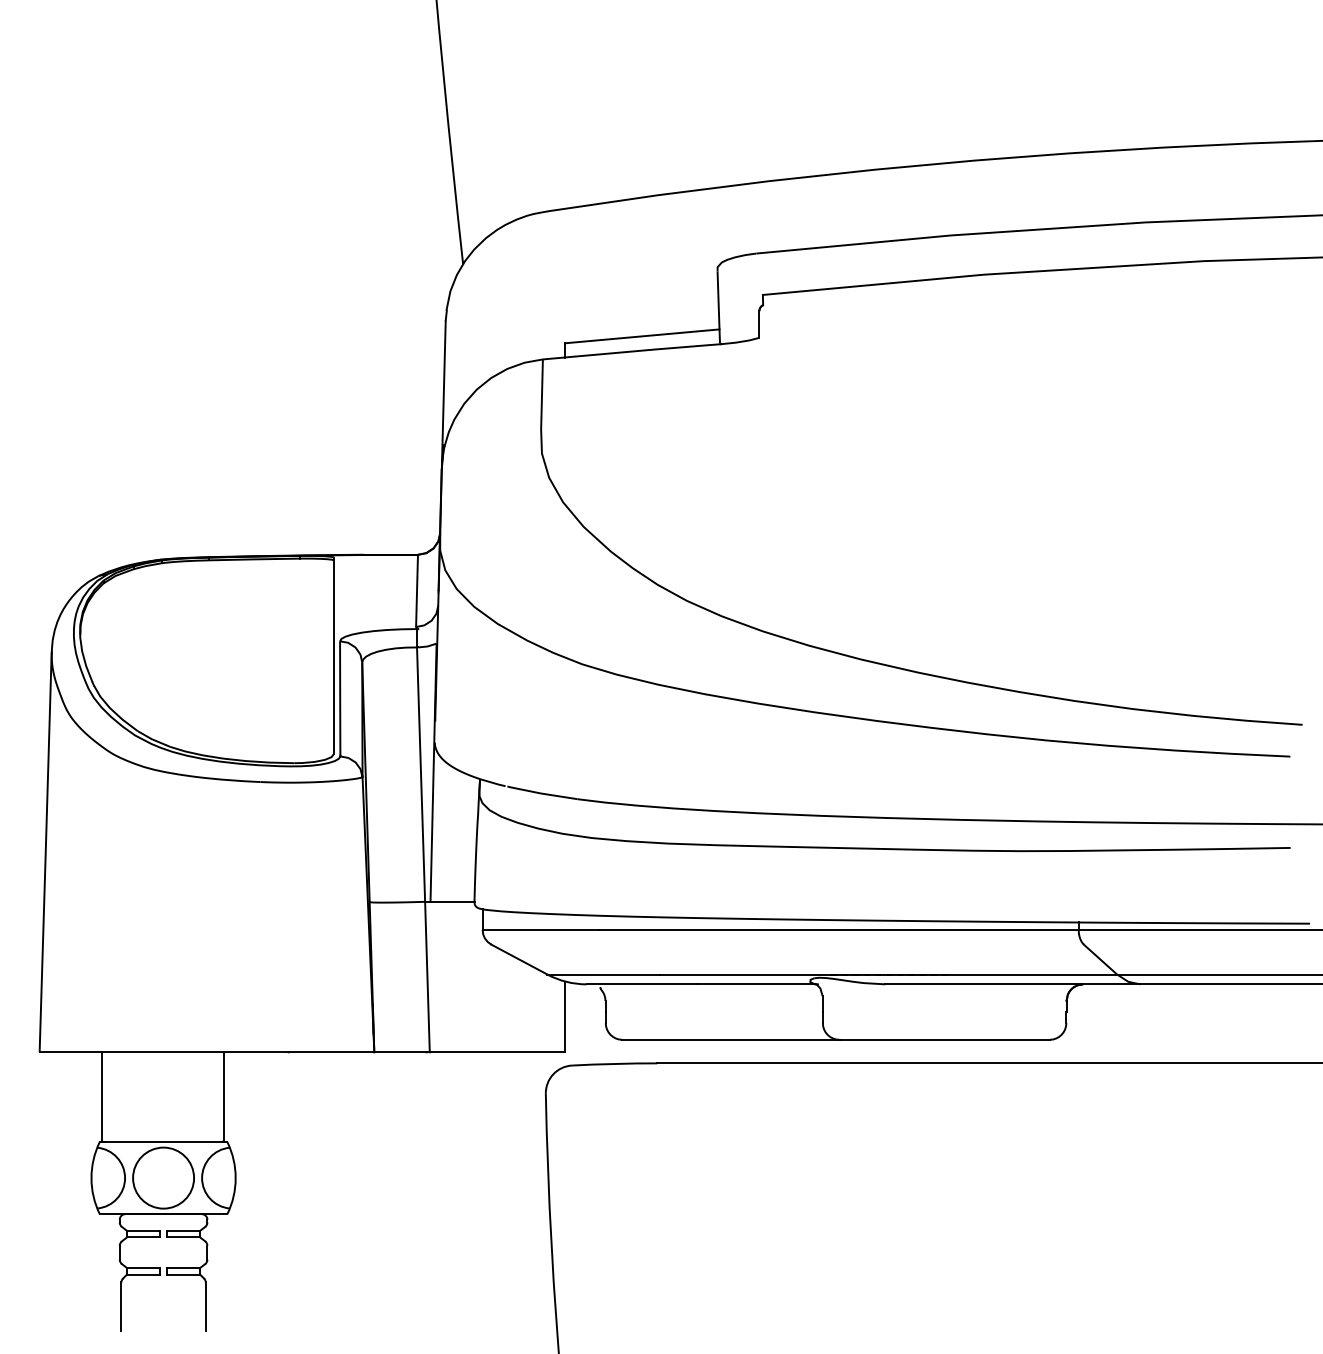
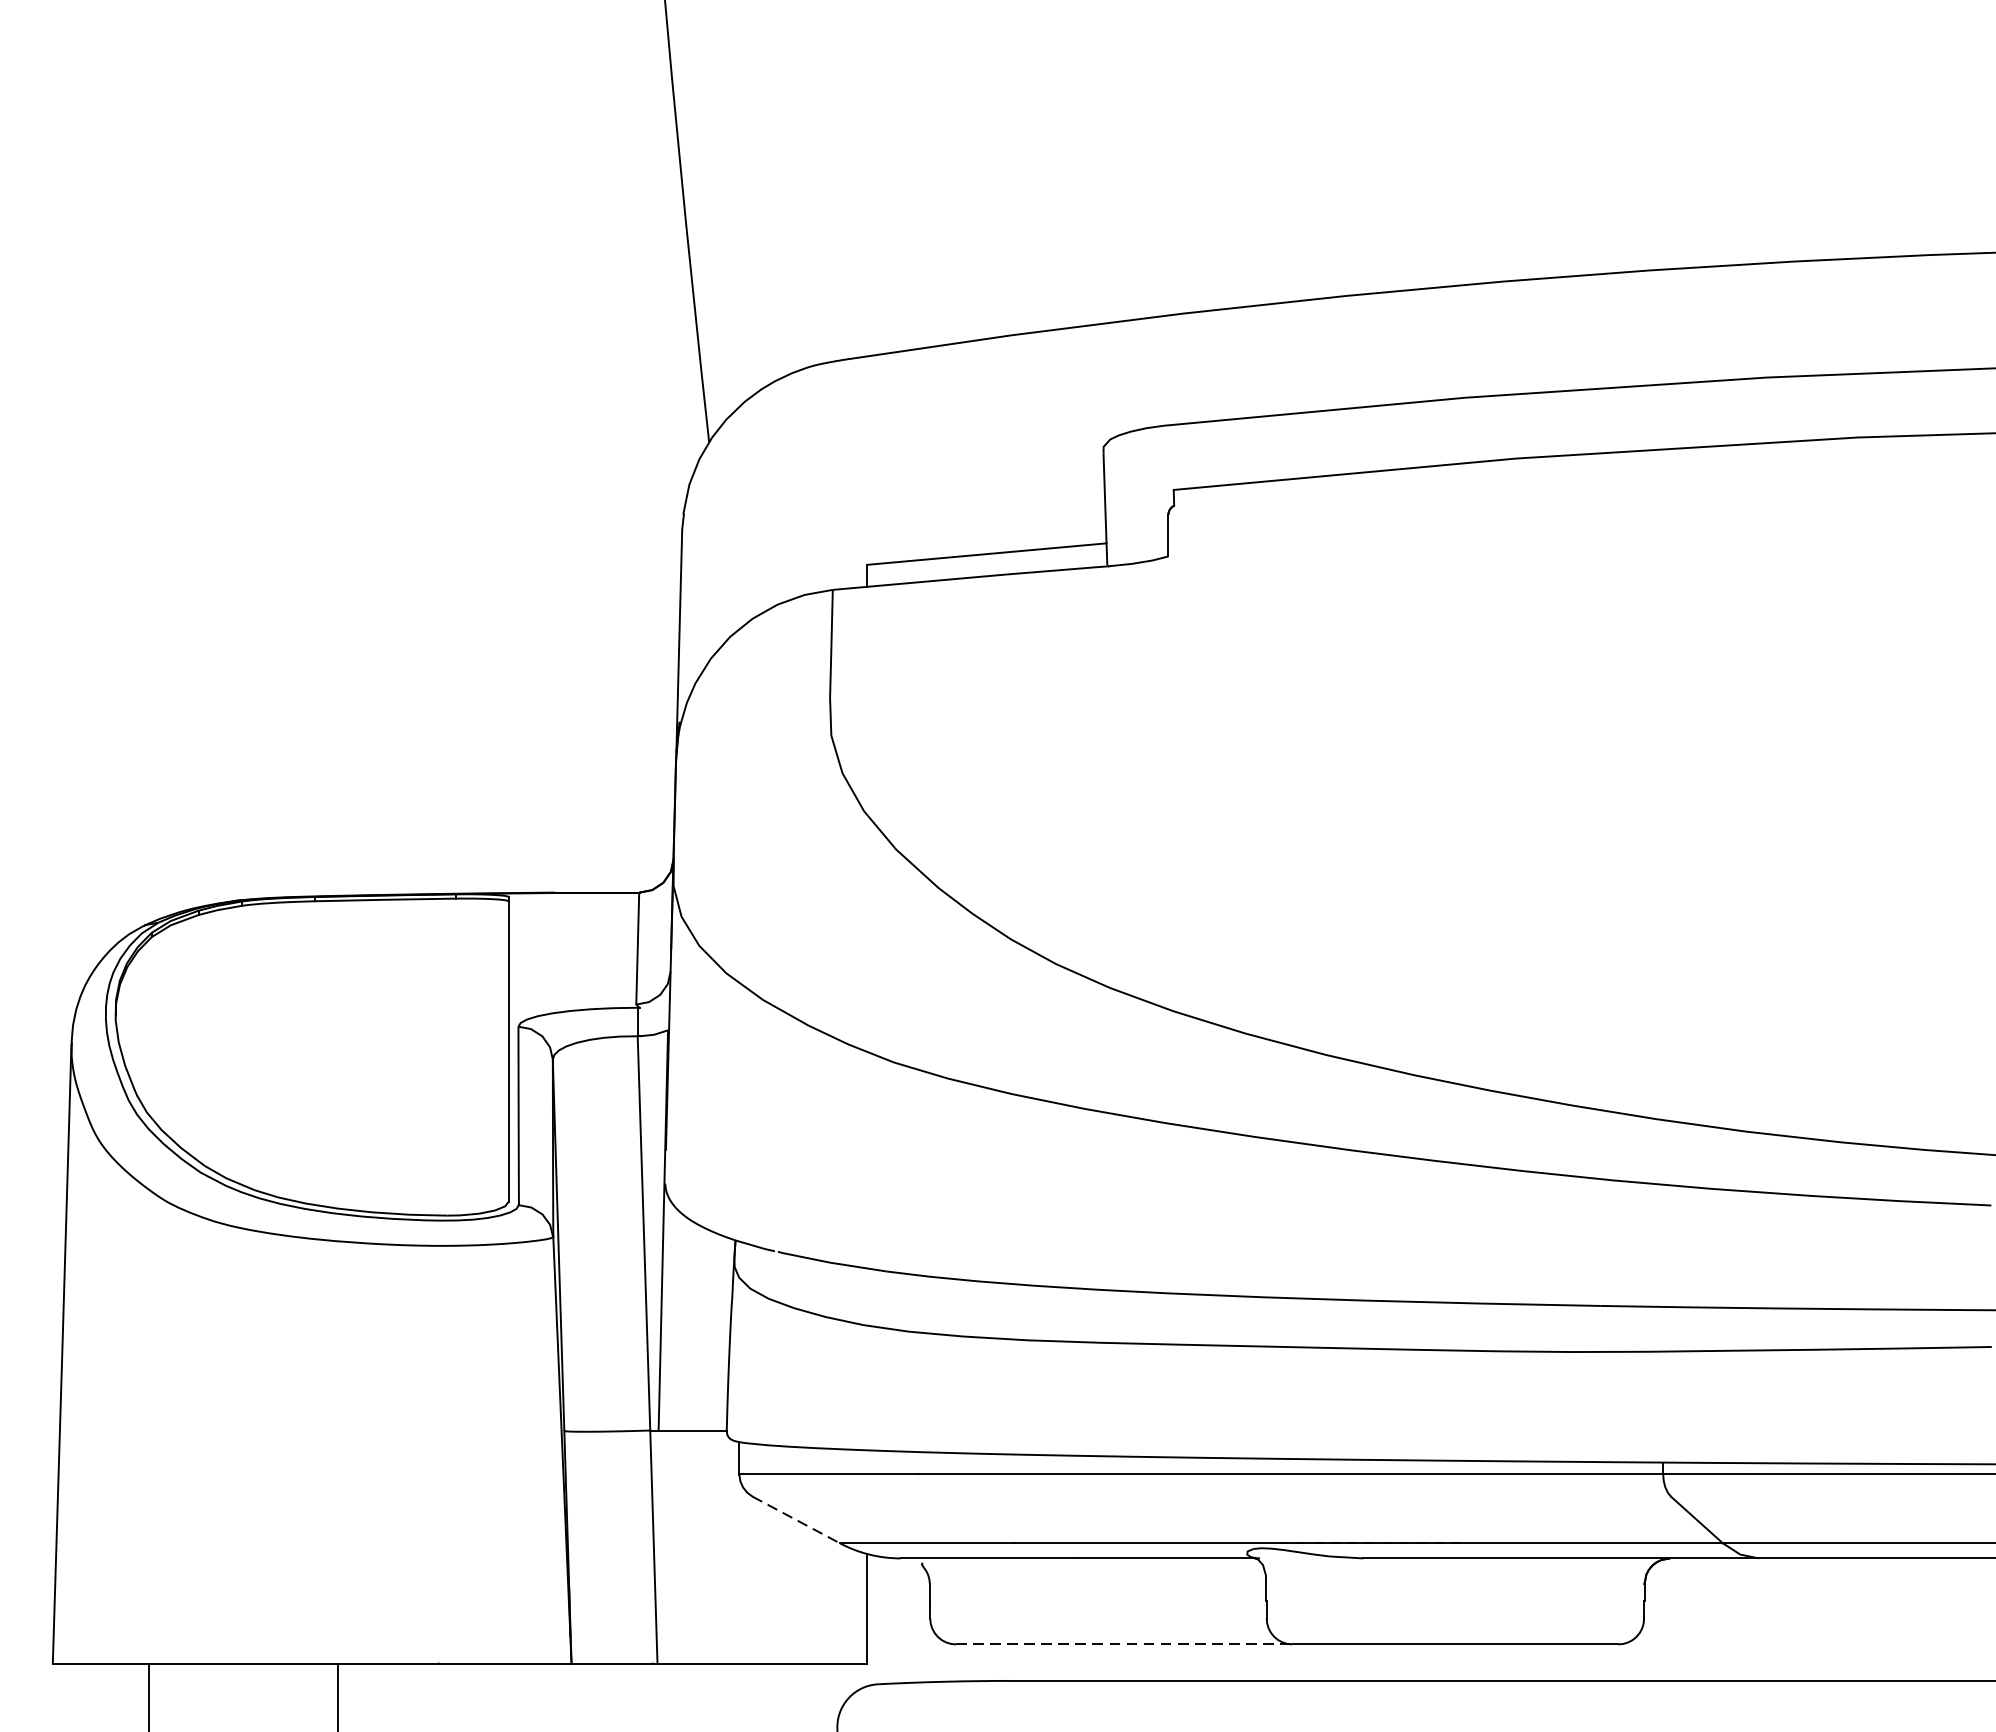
line: (520, 959) -> (798, 1519), solid -> dashed
line: (732, 1039) -> (1126, 1643), solid -> dashed

